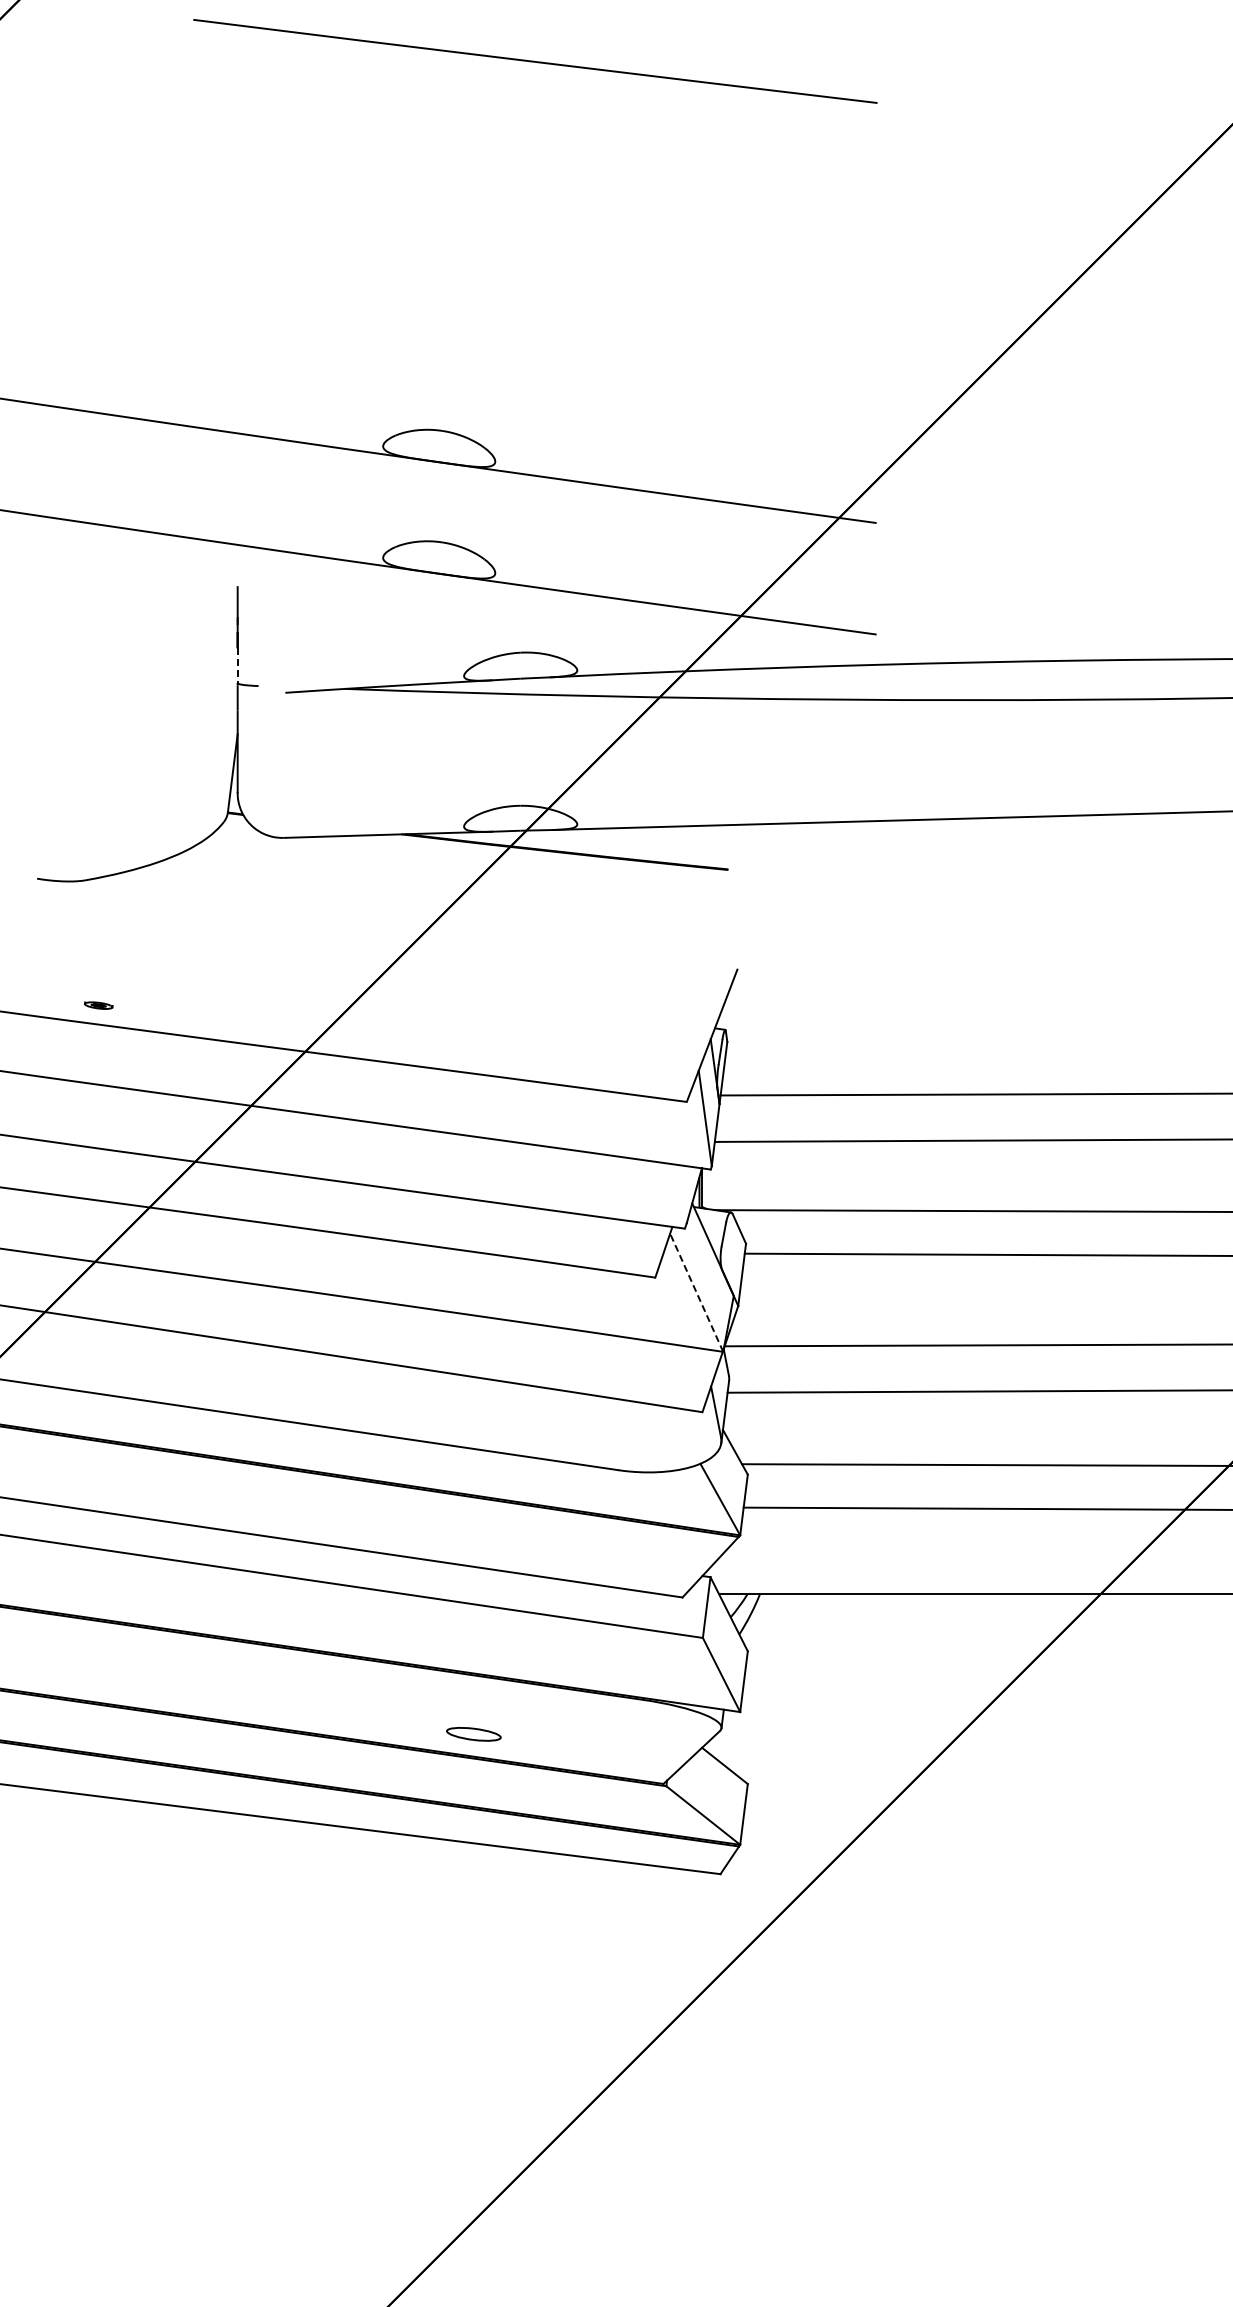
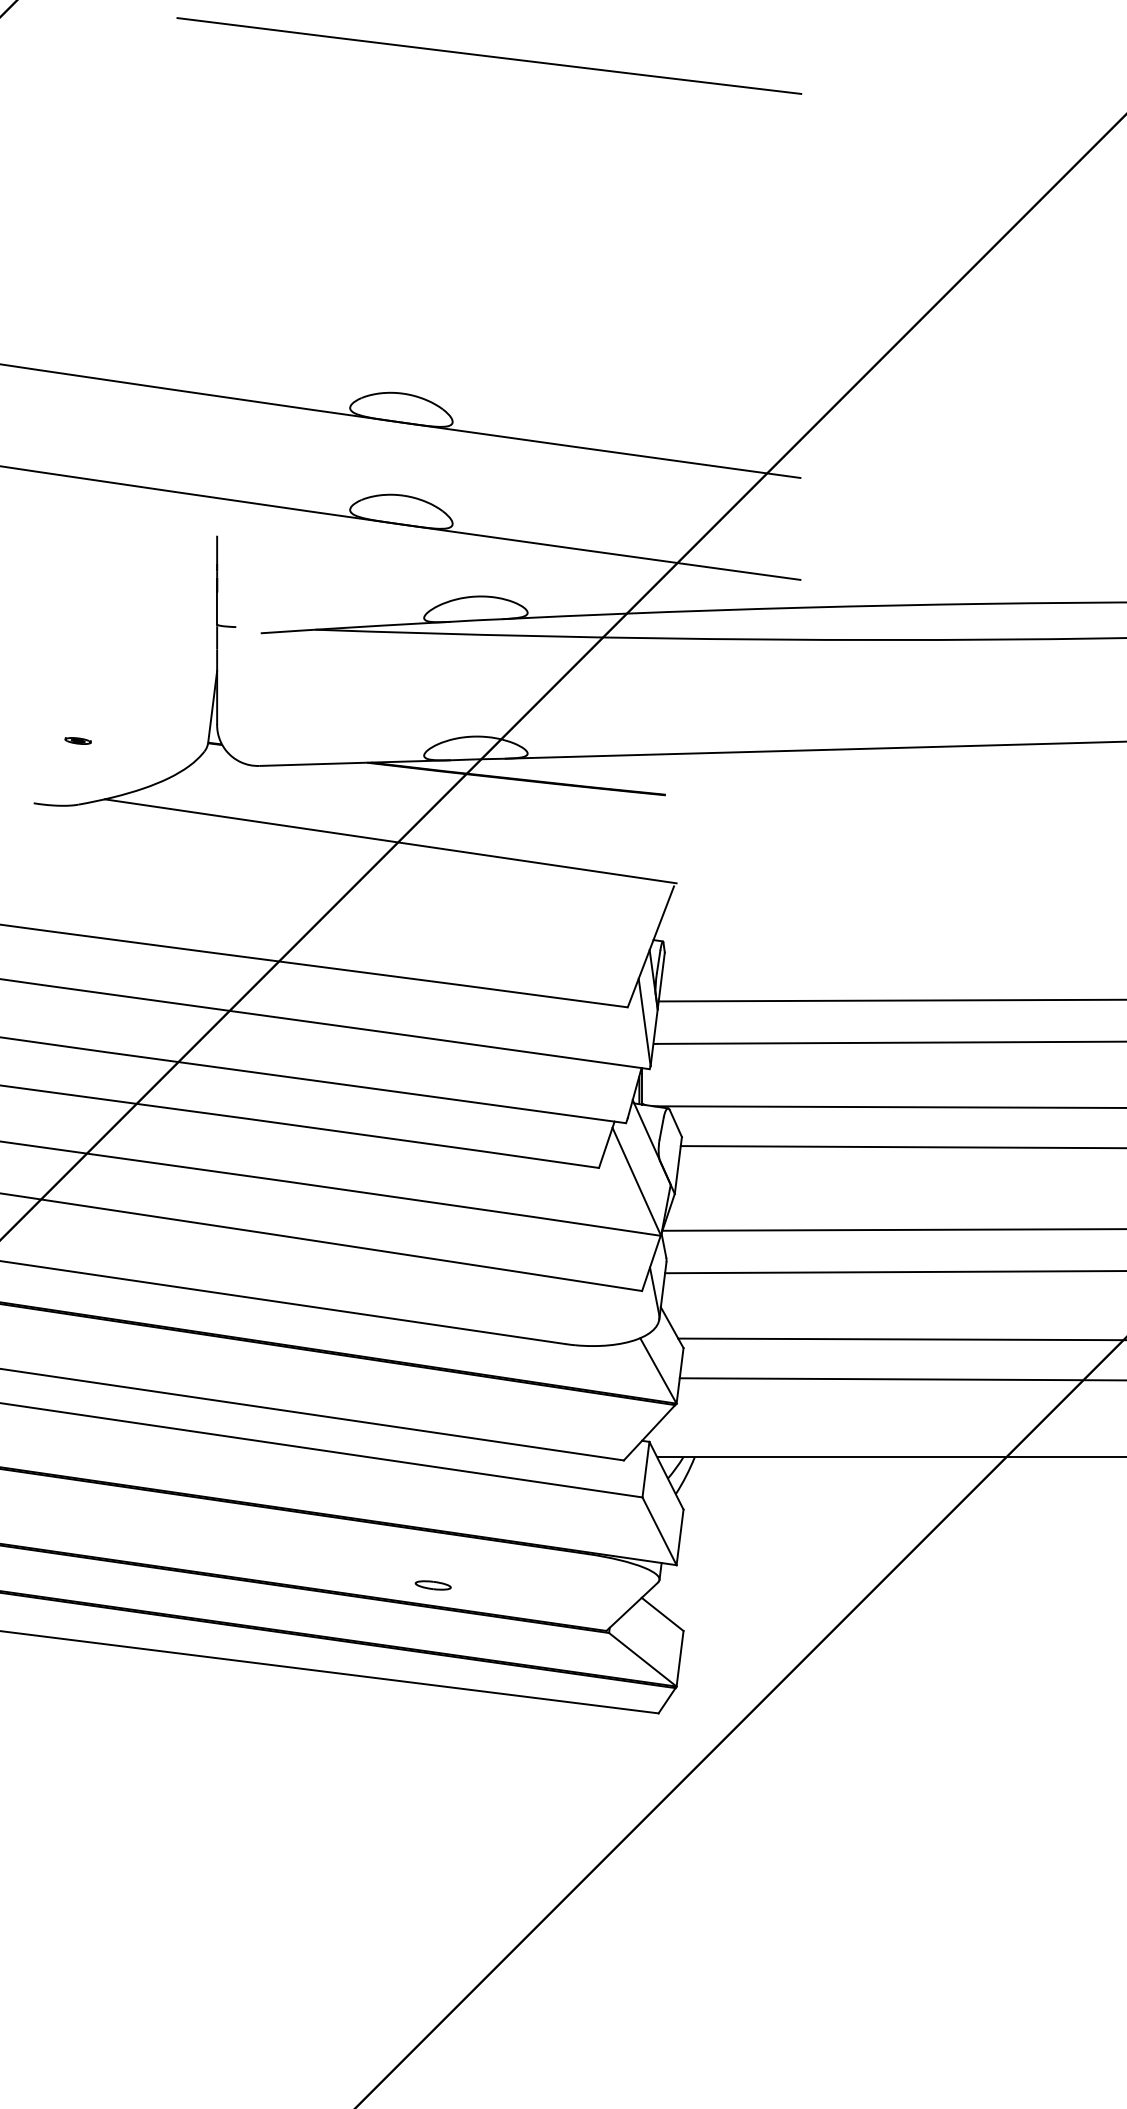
line: (237, 666) -> (216, 609), dashed -> solid
line: (427, 920) -> (390, 841), added
part: (98, 1005) -> (78, 740), moved
line: (696, 1292) -> (636, 1181), dashed -> solid
part: (474, 1733) -> (433, 1584), size x0.71

